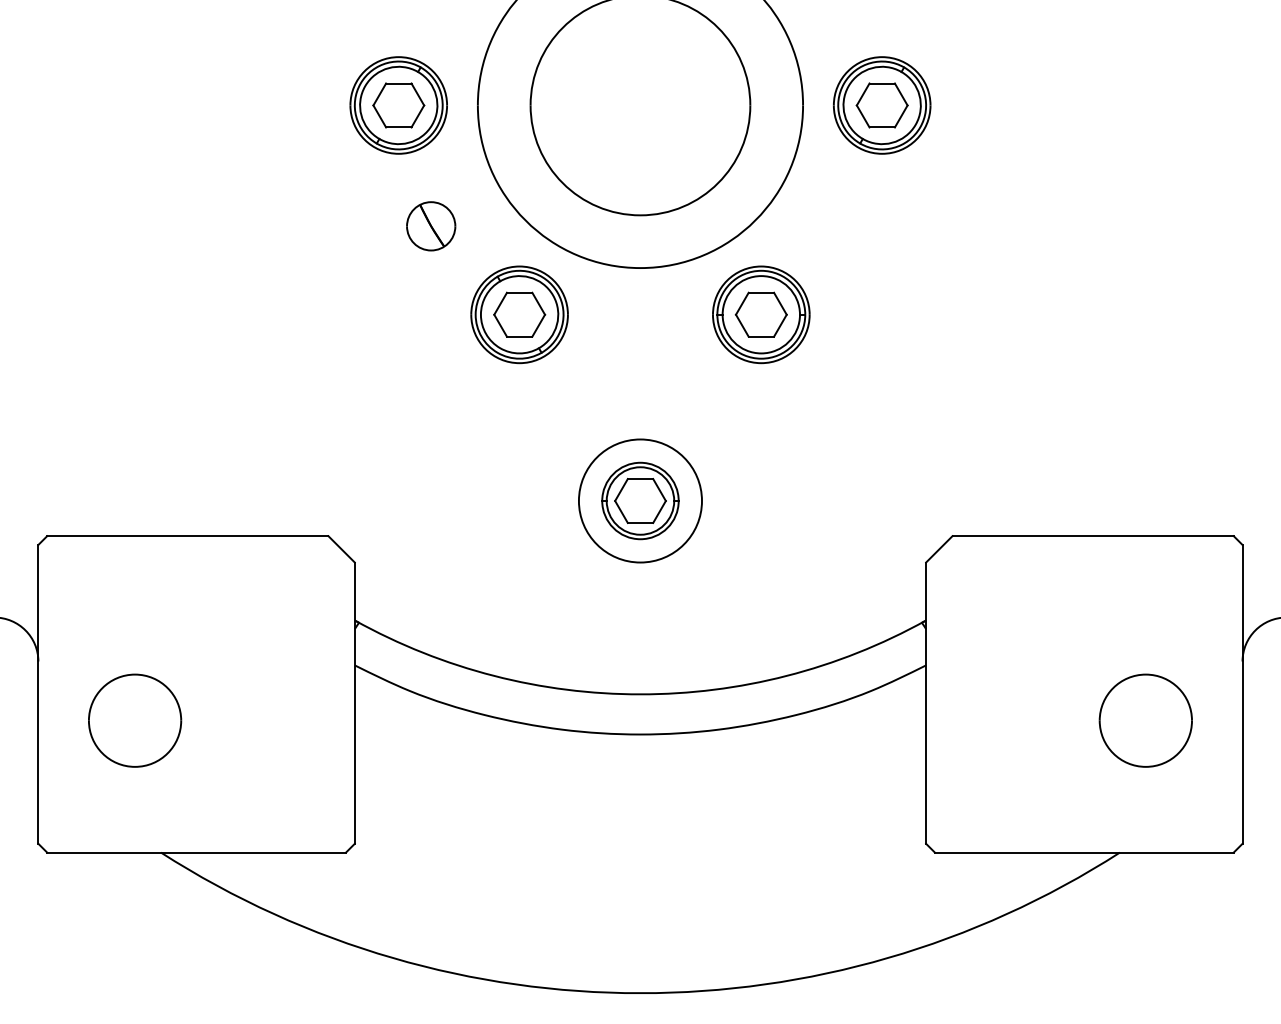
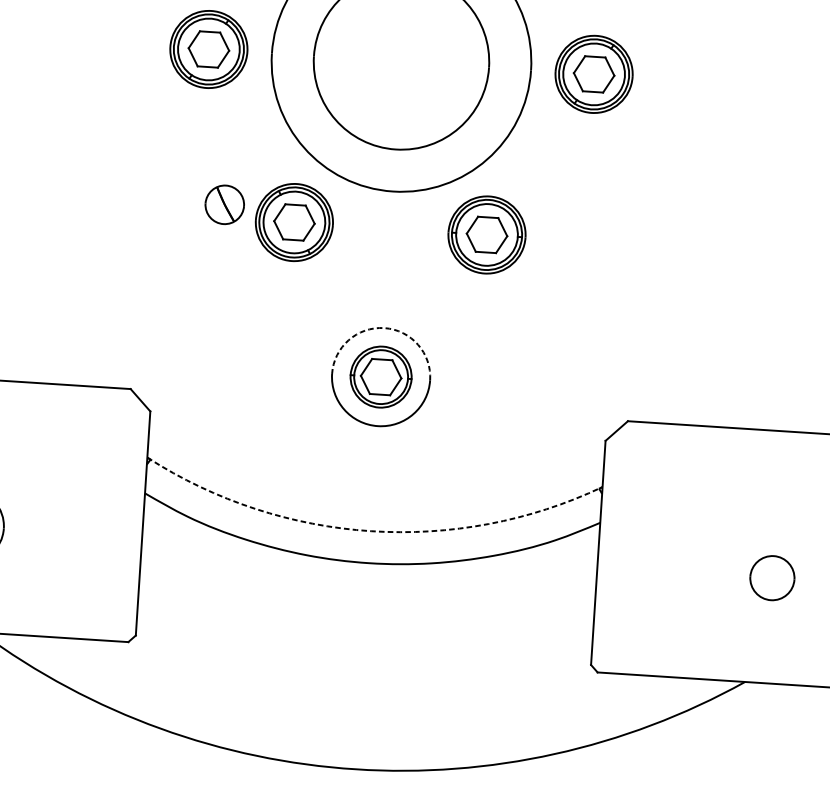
part: (431, 226) -> (225, 204), moved
arc: (640, 439) -> (384, 328), solid -> dashed
arc: (640, 694) -> (371, 531), solid -> dashed
part: (1145, 720) -> (772, 578), size x0.6

